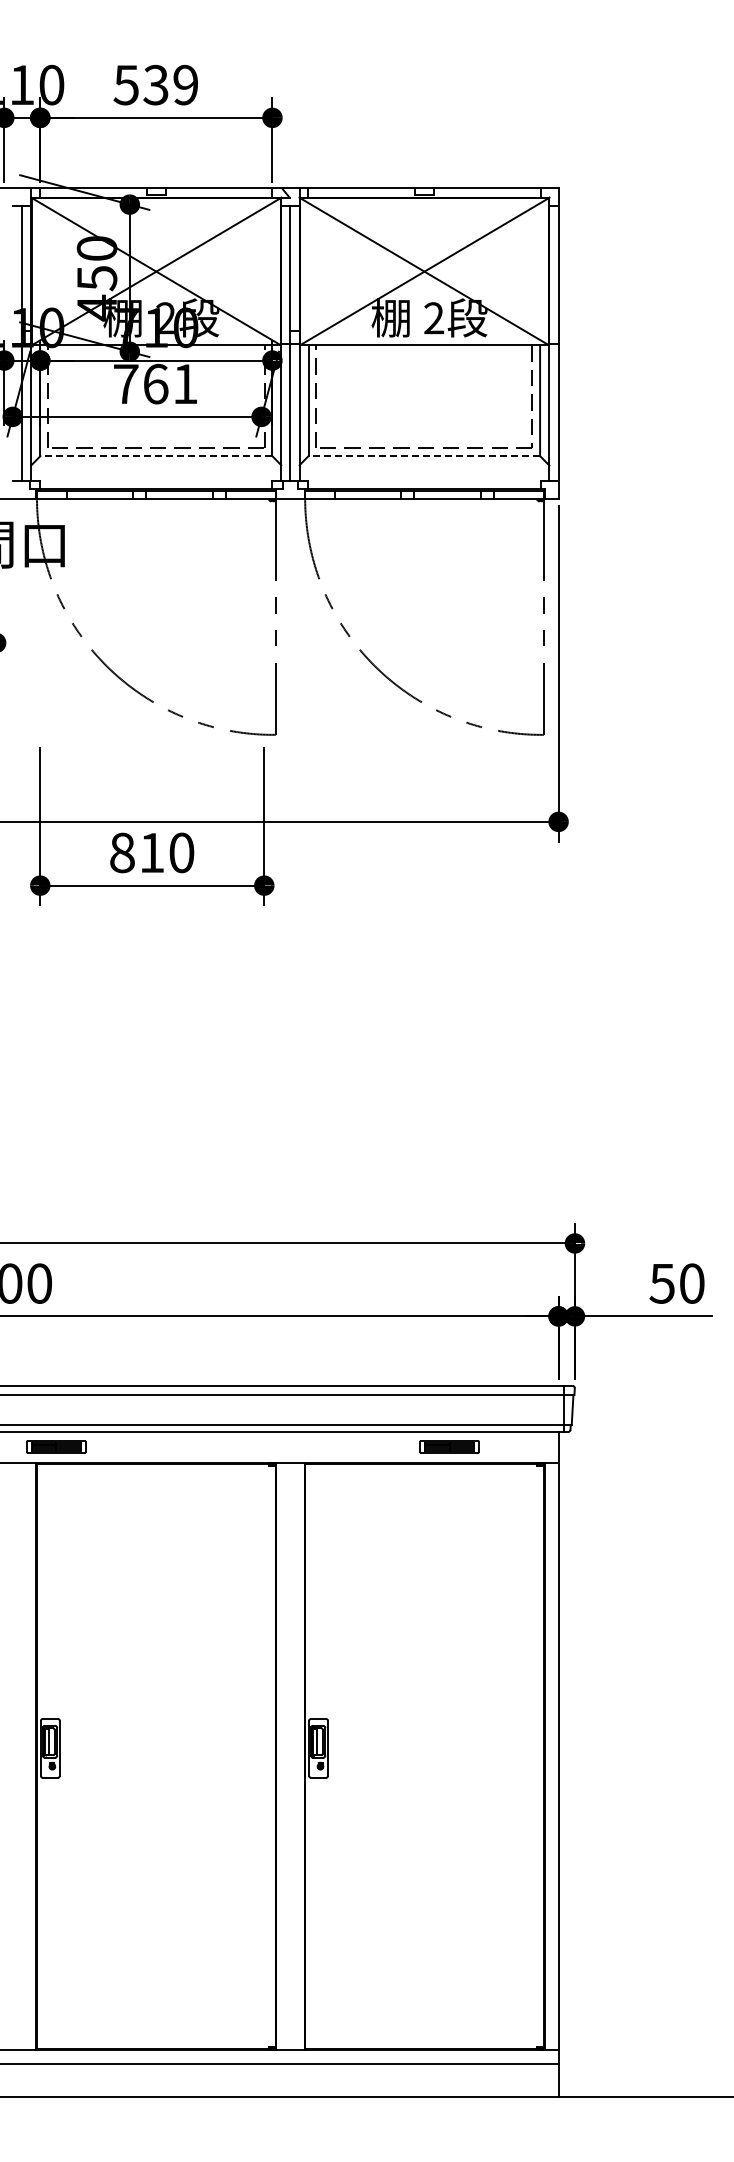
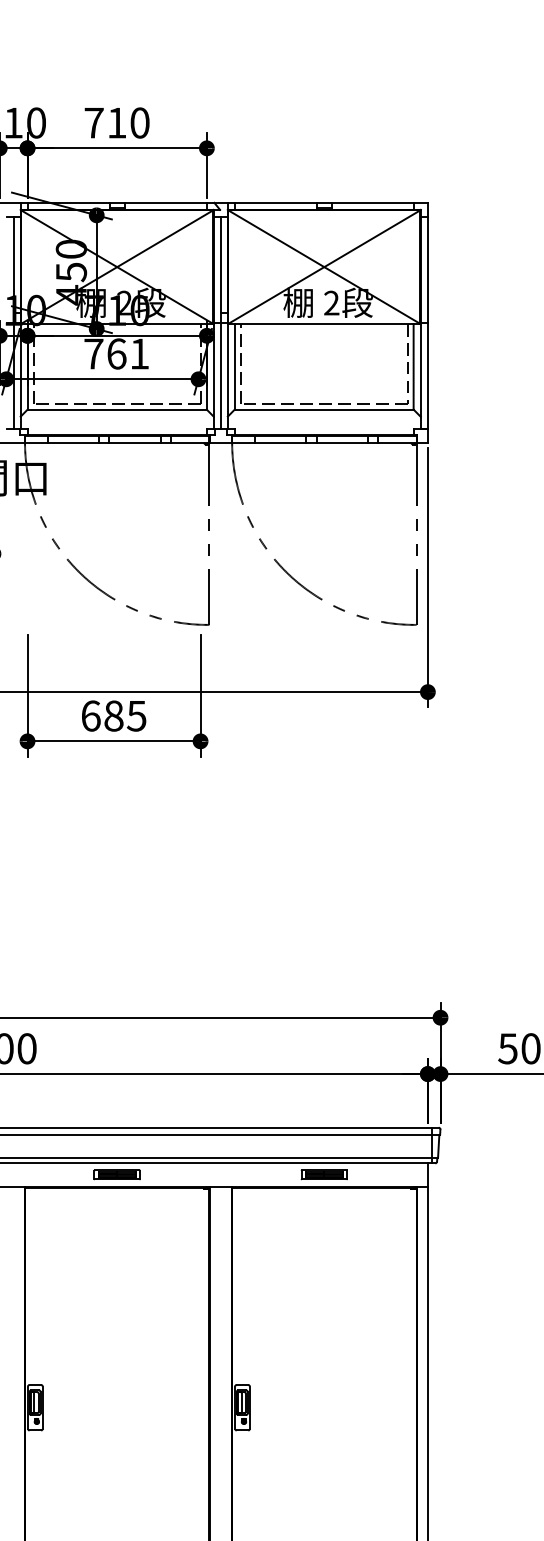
text: (155, 84) -> (116, 122), 539 -> 710
line: (156, 456) -> (117, 409), dashed -> solid
line: (424, 456) -> (324, 409), dashed -> solid
text: (152, 852) -> (114, 715), 810 -> 685
part: (56, 1446) -> (117, 1174), moved
part: (449, 1446) -> (324, 1174), moved

